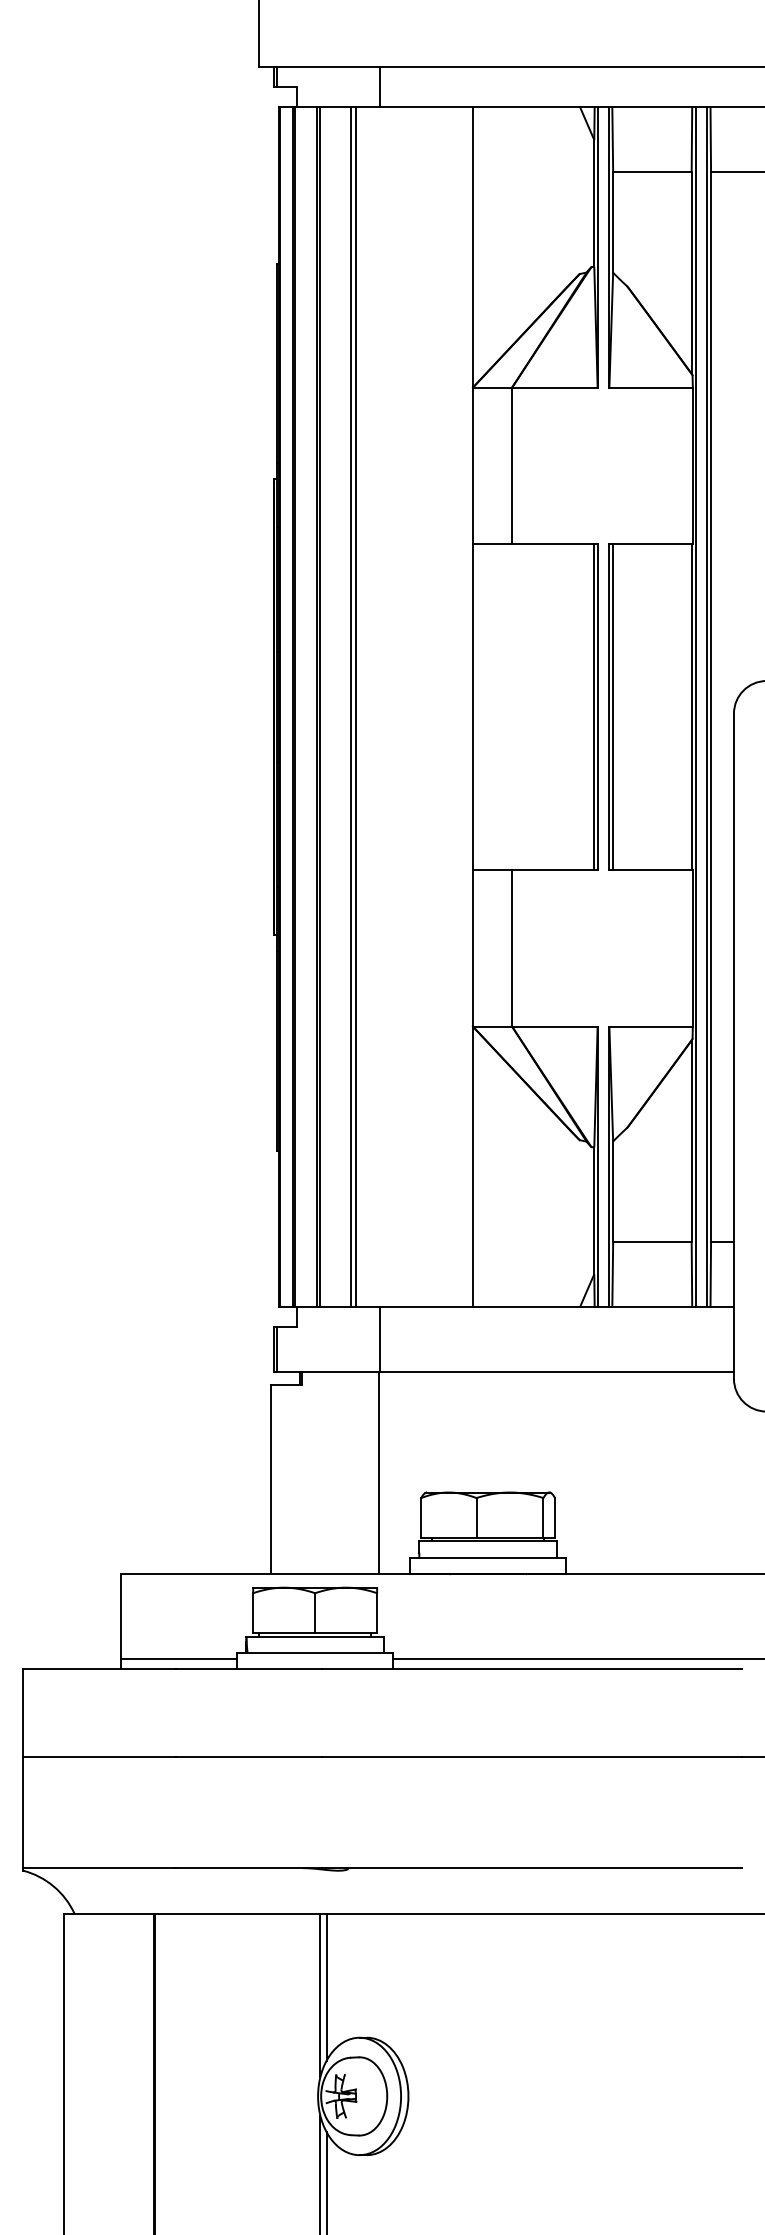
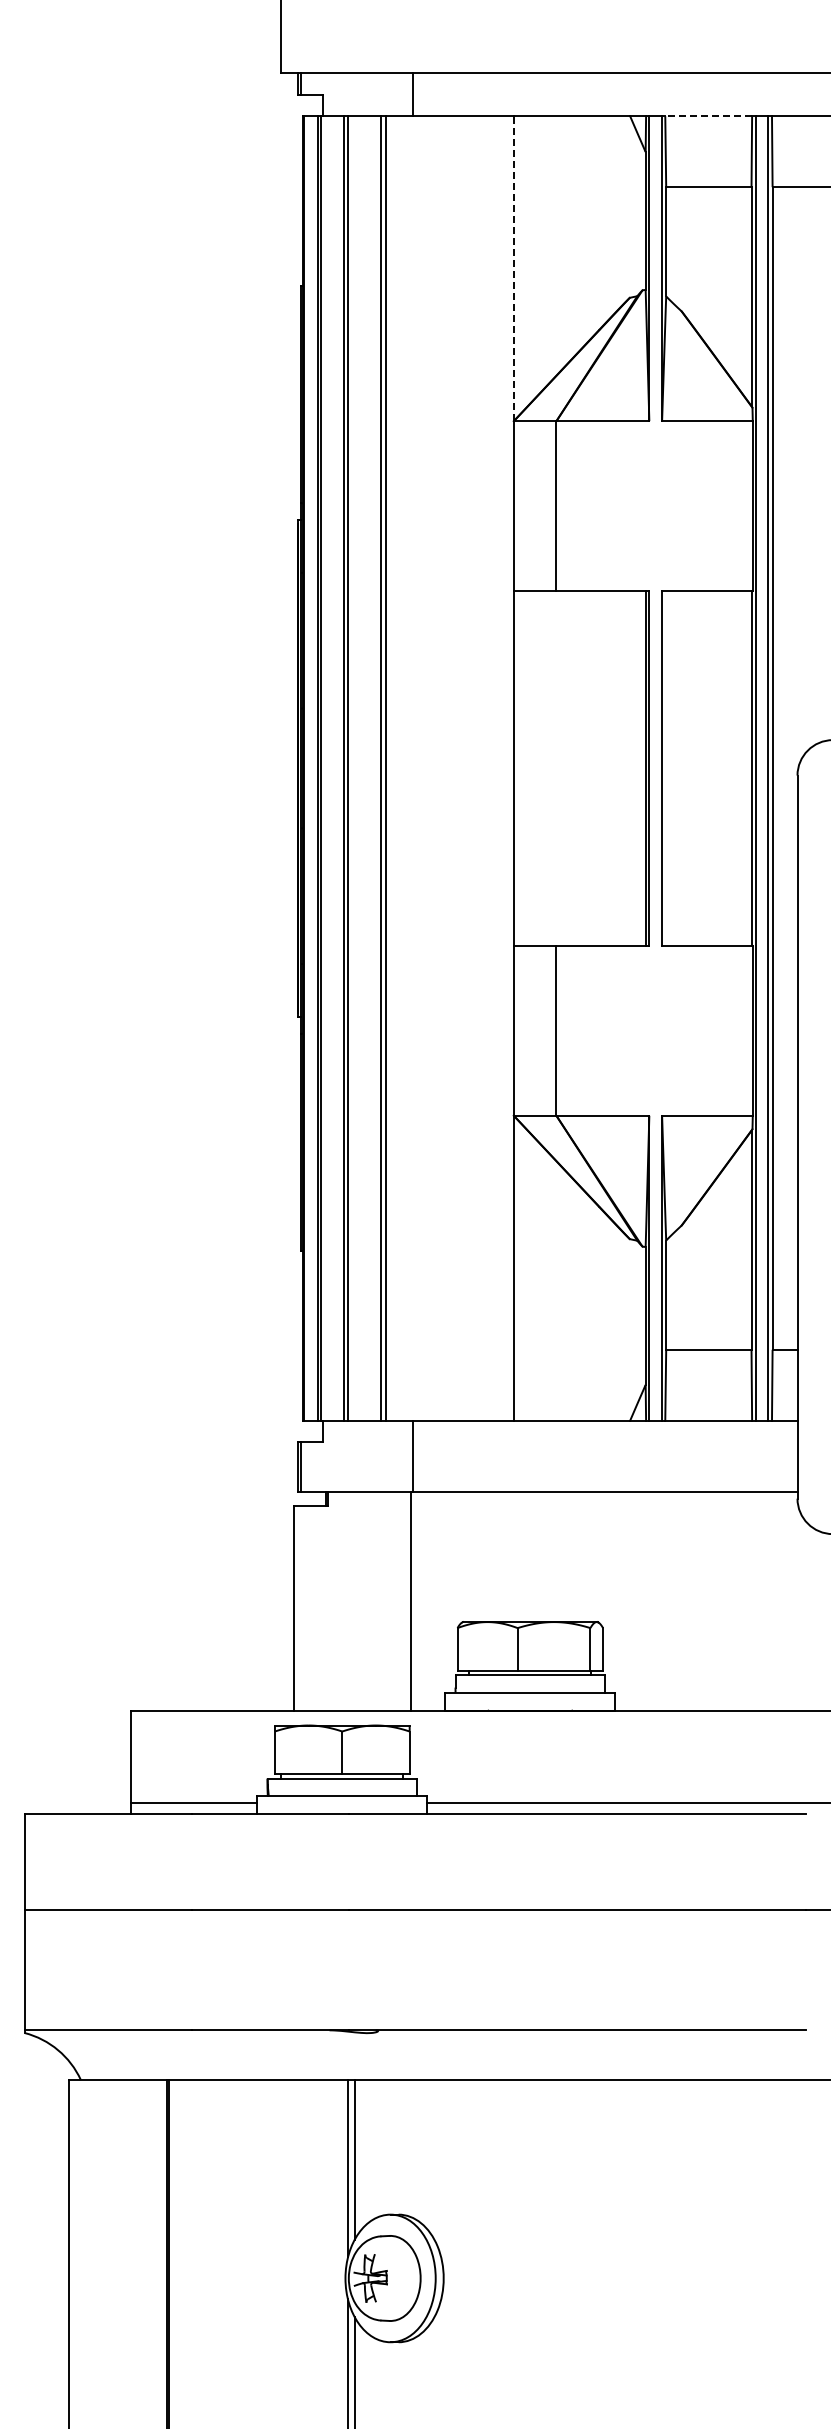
line: (652, 107) -> (708, 116), solid -> dashed
line: (472, 247) -> (513, 268), solid -> dashed
line: (613, 707) -> (666, 768), removed

